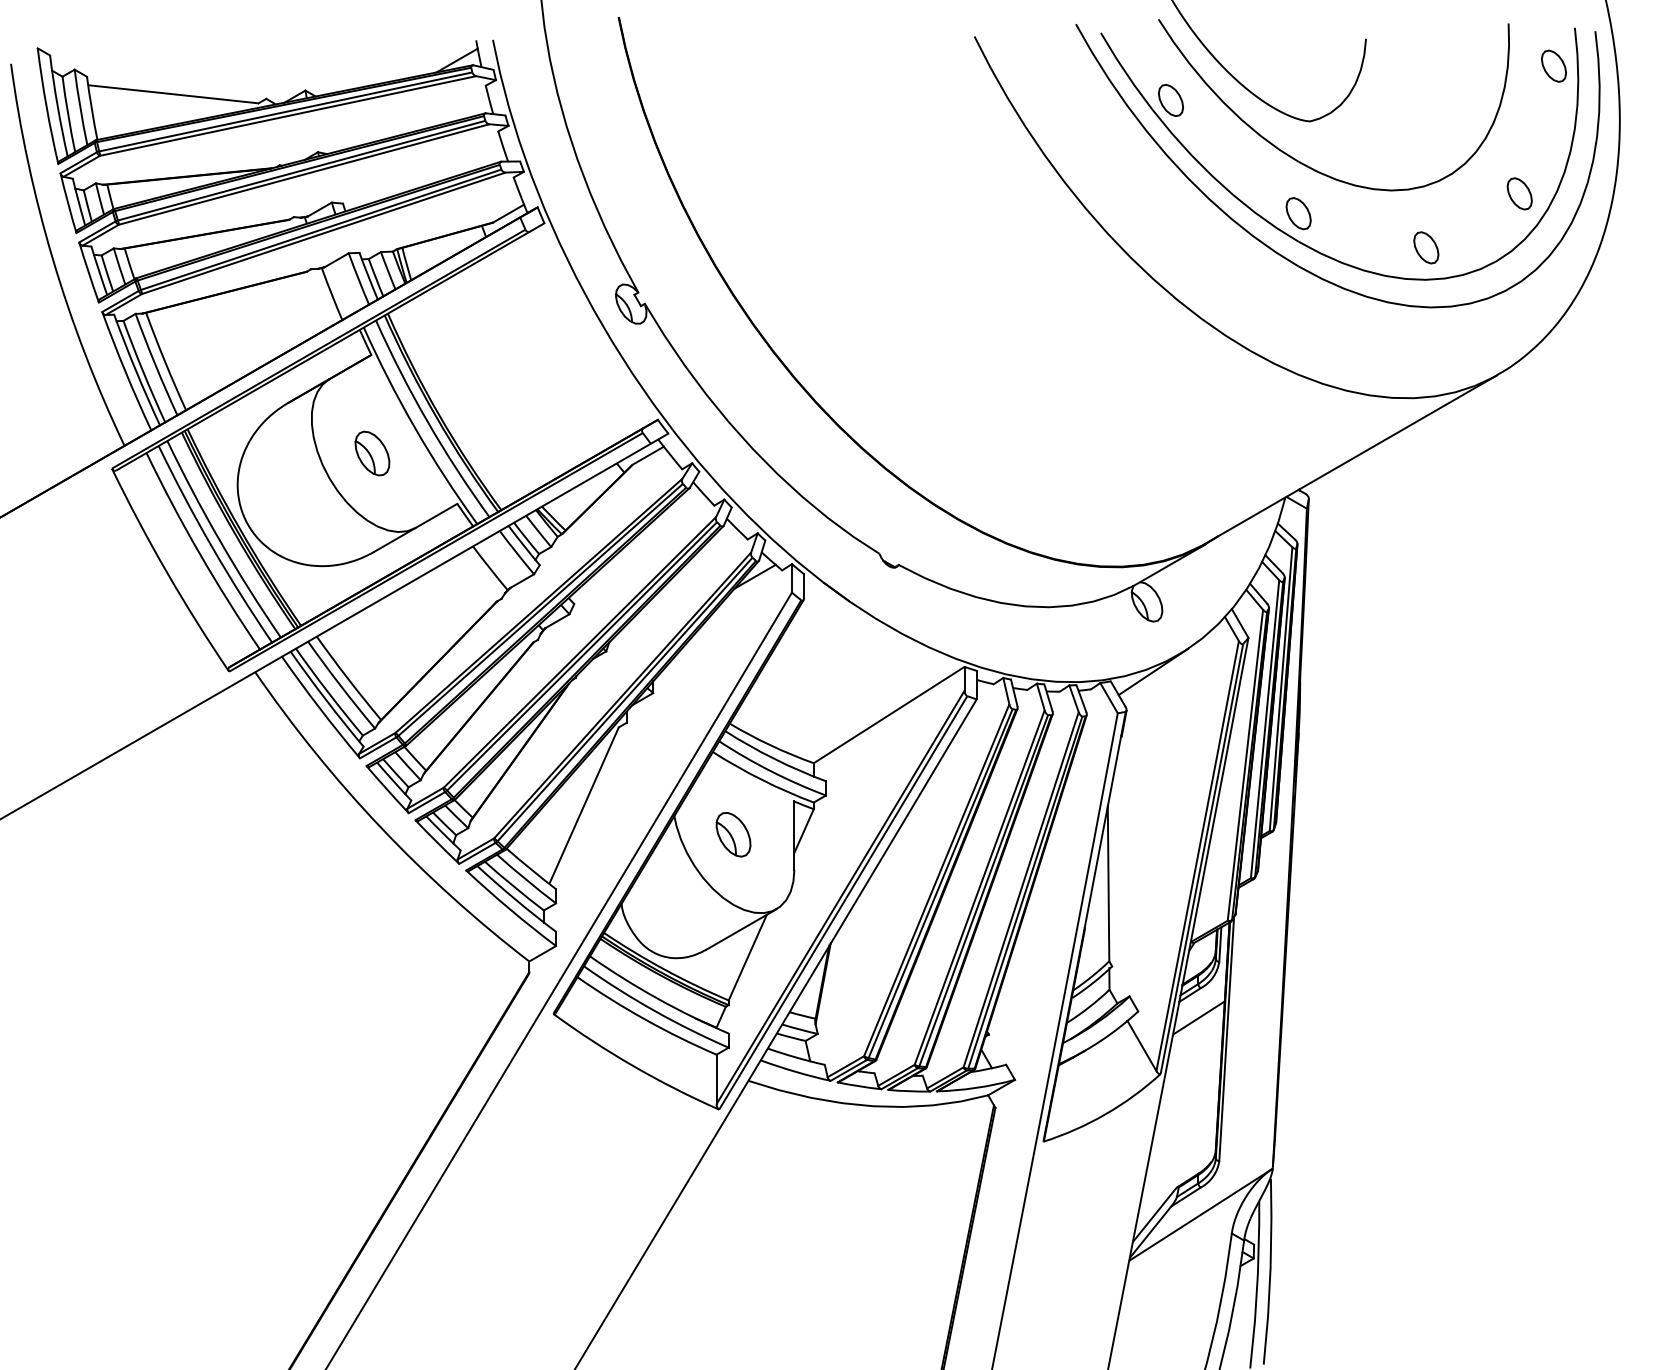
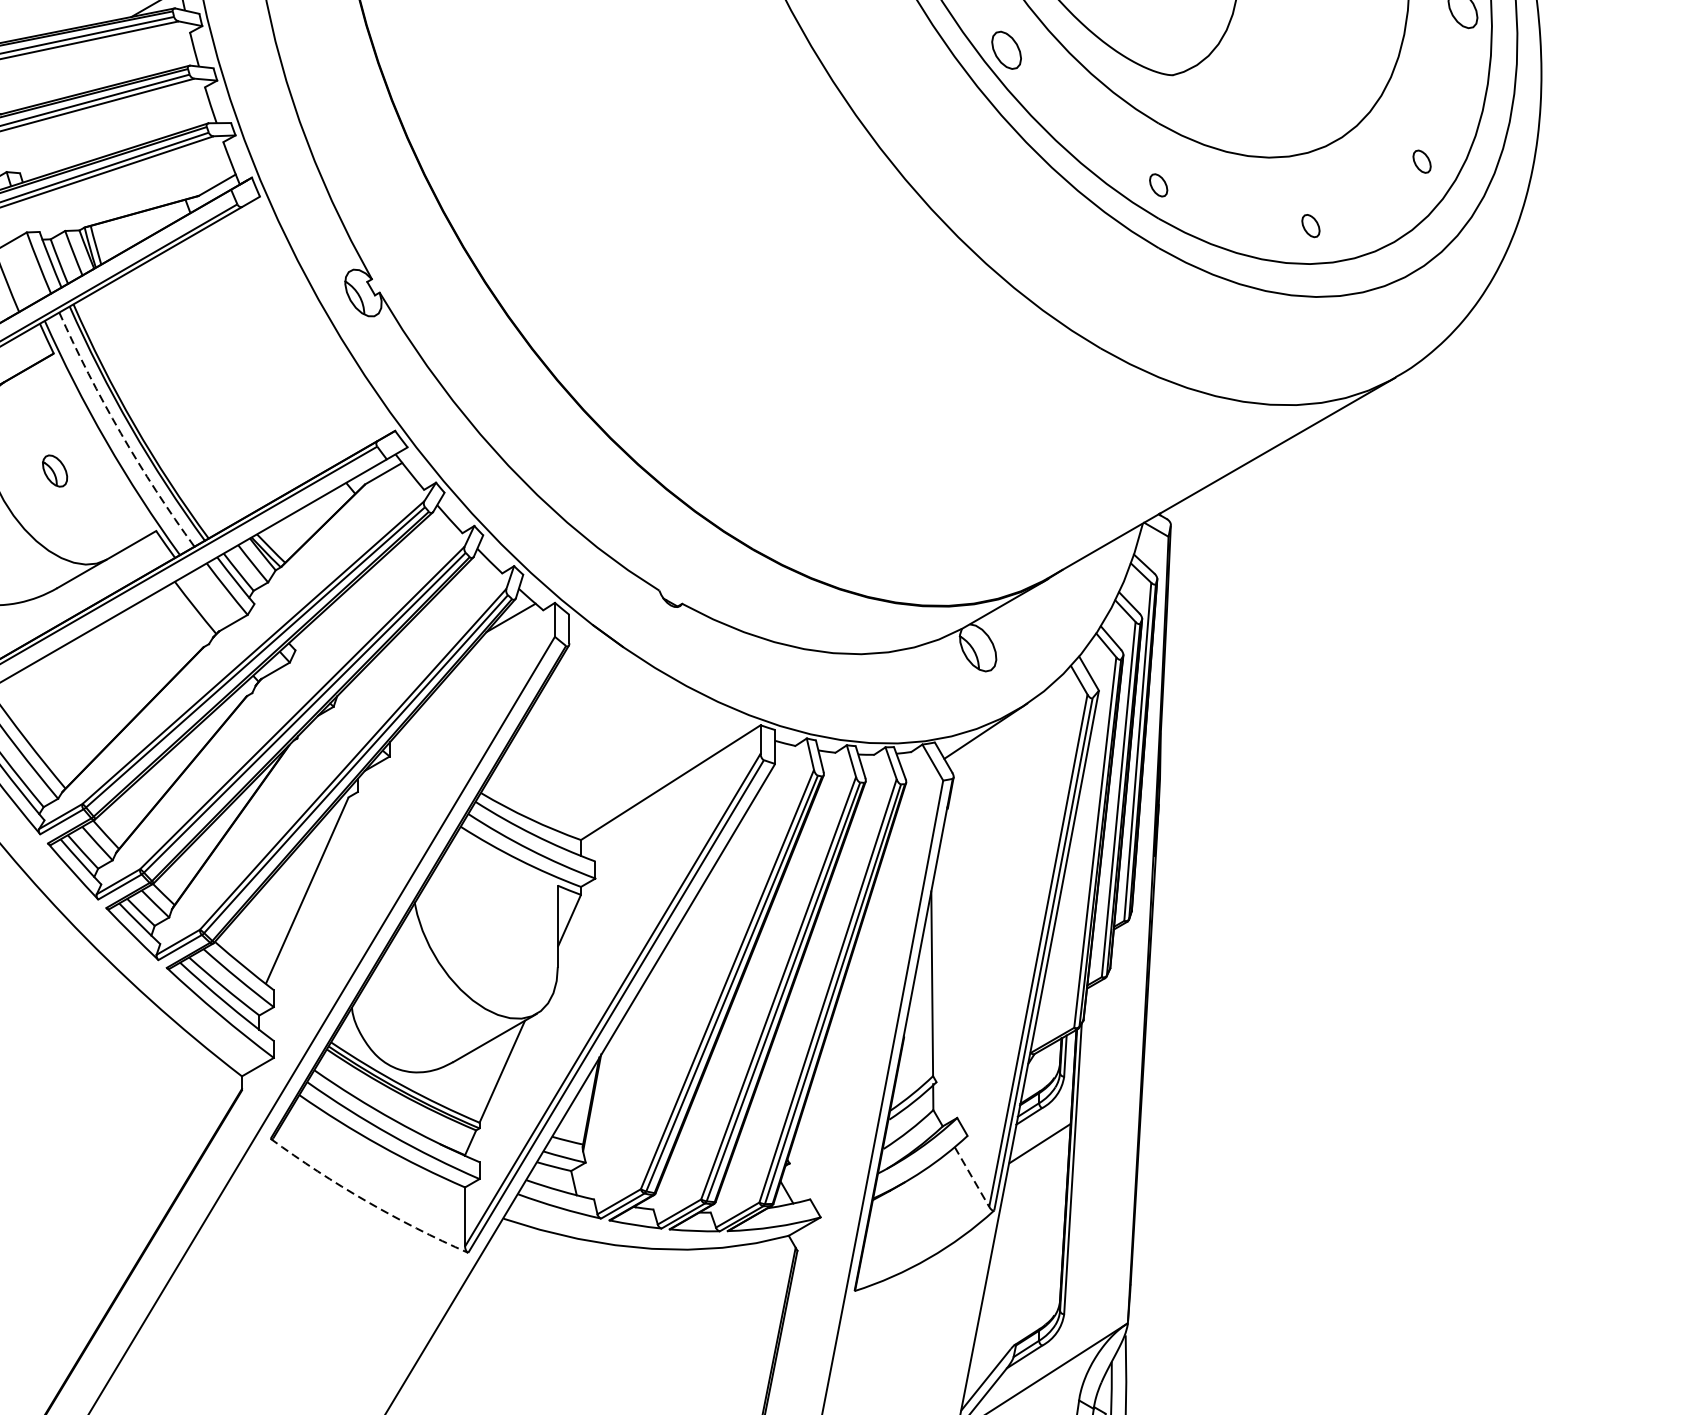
part: (1519, 193) -> (1421, 161), size x0.6
part: (1298, 213) -> (1158, 185), size x0.6
part: (1426, 247) -> (1311, 225), size x0.6
arc: (427, 421) -> (120, 432), solid -> dashed
part: (372, 453) -> (55, 471), size x0.6
part: (733, 834) -> (485, 925), removed
line: (1141, 1046) -> (971, 1177), solid -> dashed
arc: (633, 1066) -> (366, 1201), solid -> dashed

